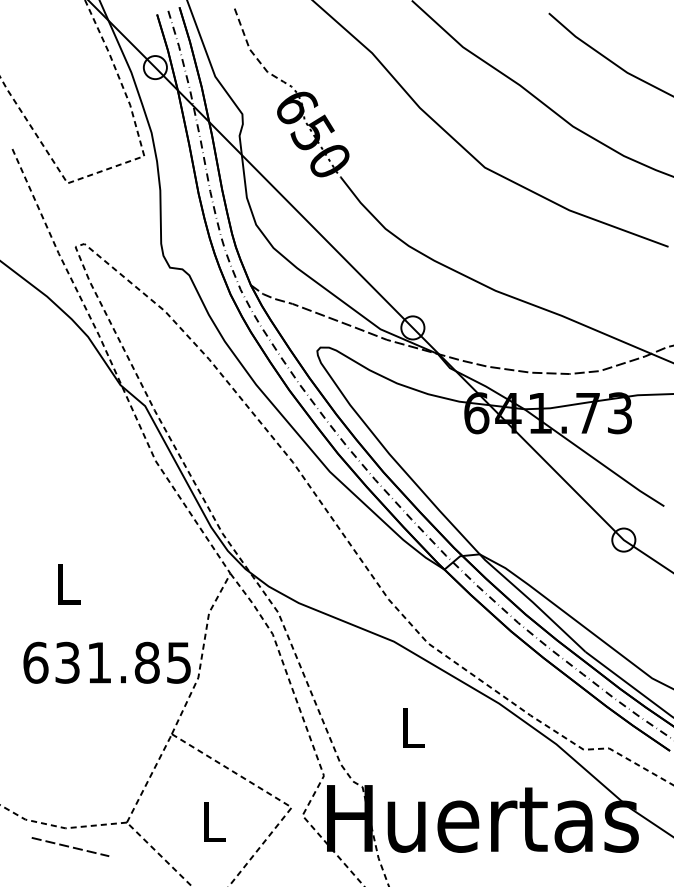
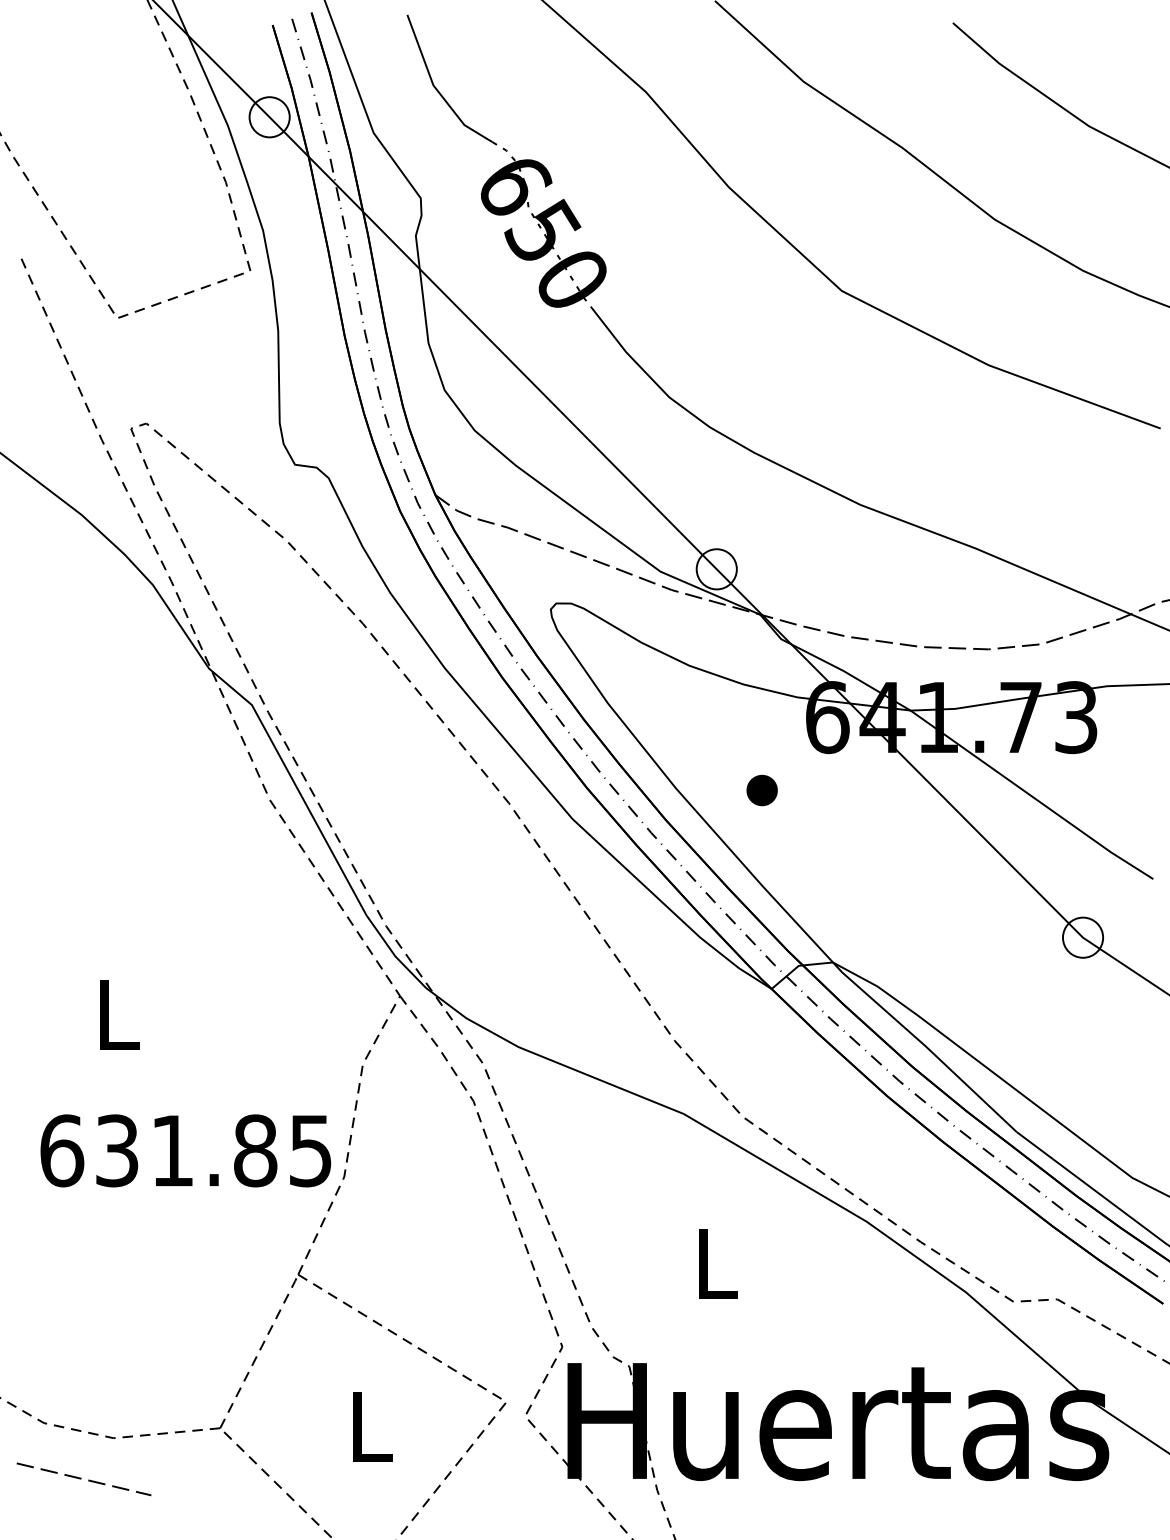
line: (250, 50) -> (434, 87), dashed -> solid
part: (438, 455) -> (761, 790), added
line: (68, 846) -> (80, 1478), moved

